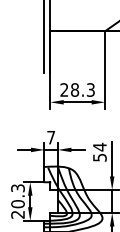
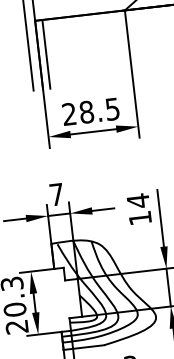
line: (54, 52) -> (46, 54), added
text: (90, 89) -> (111, 108), 28.3 -> 28.5
text: (99, 157) -> (139, 217), 54 -> 14

